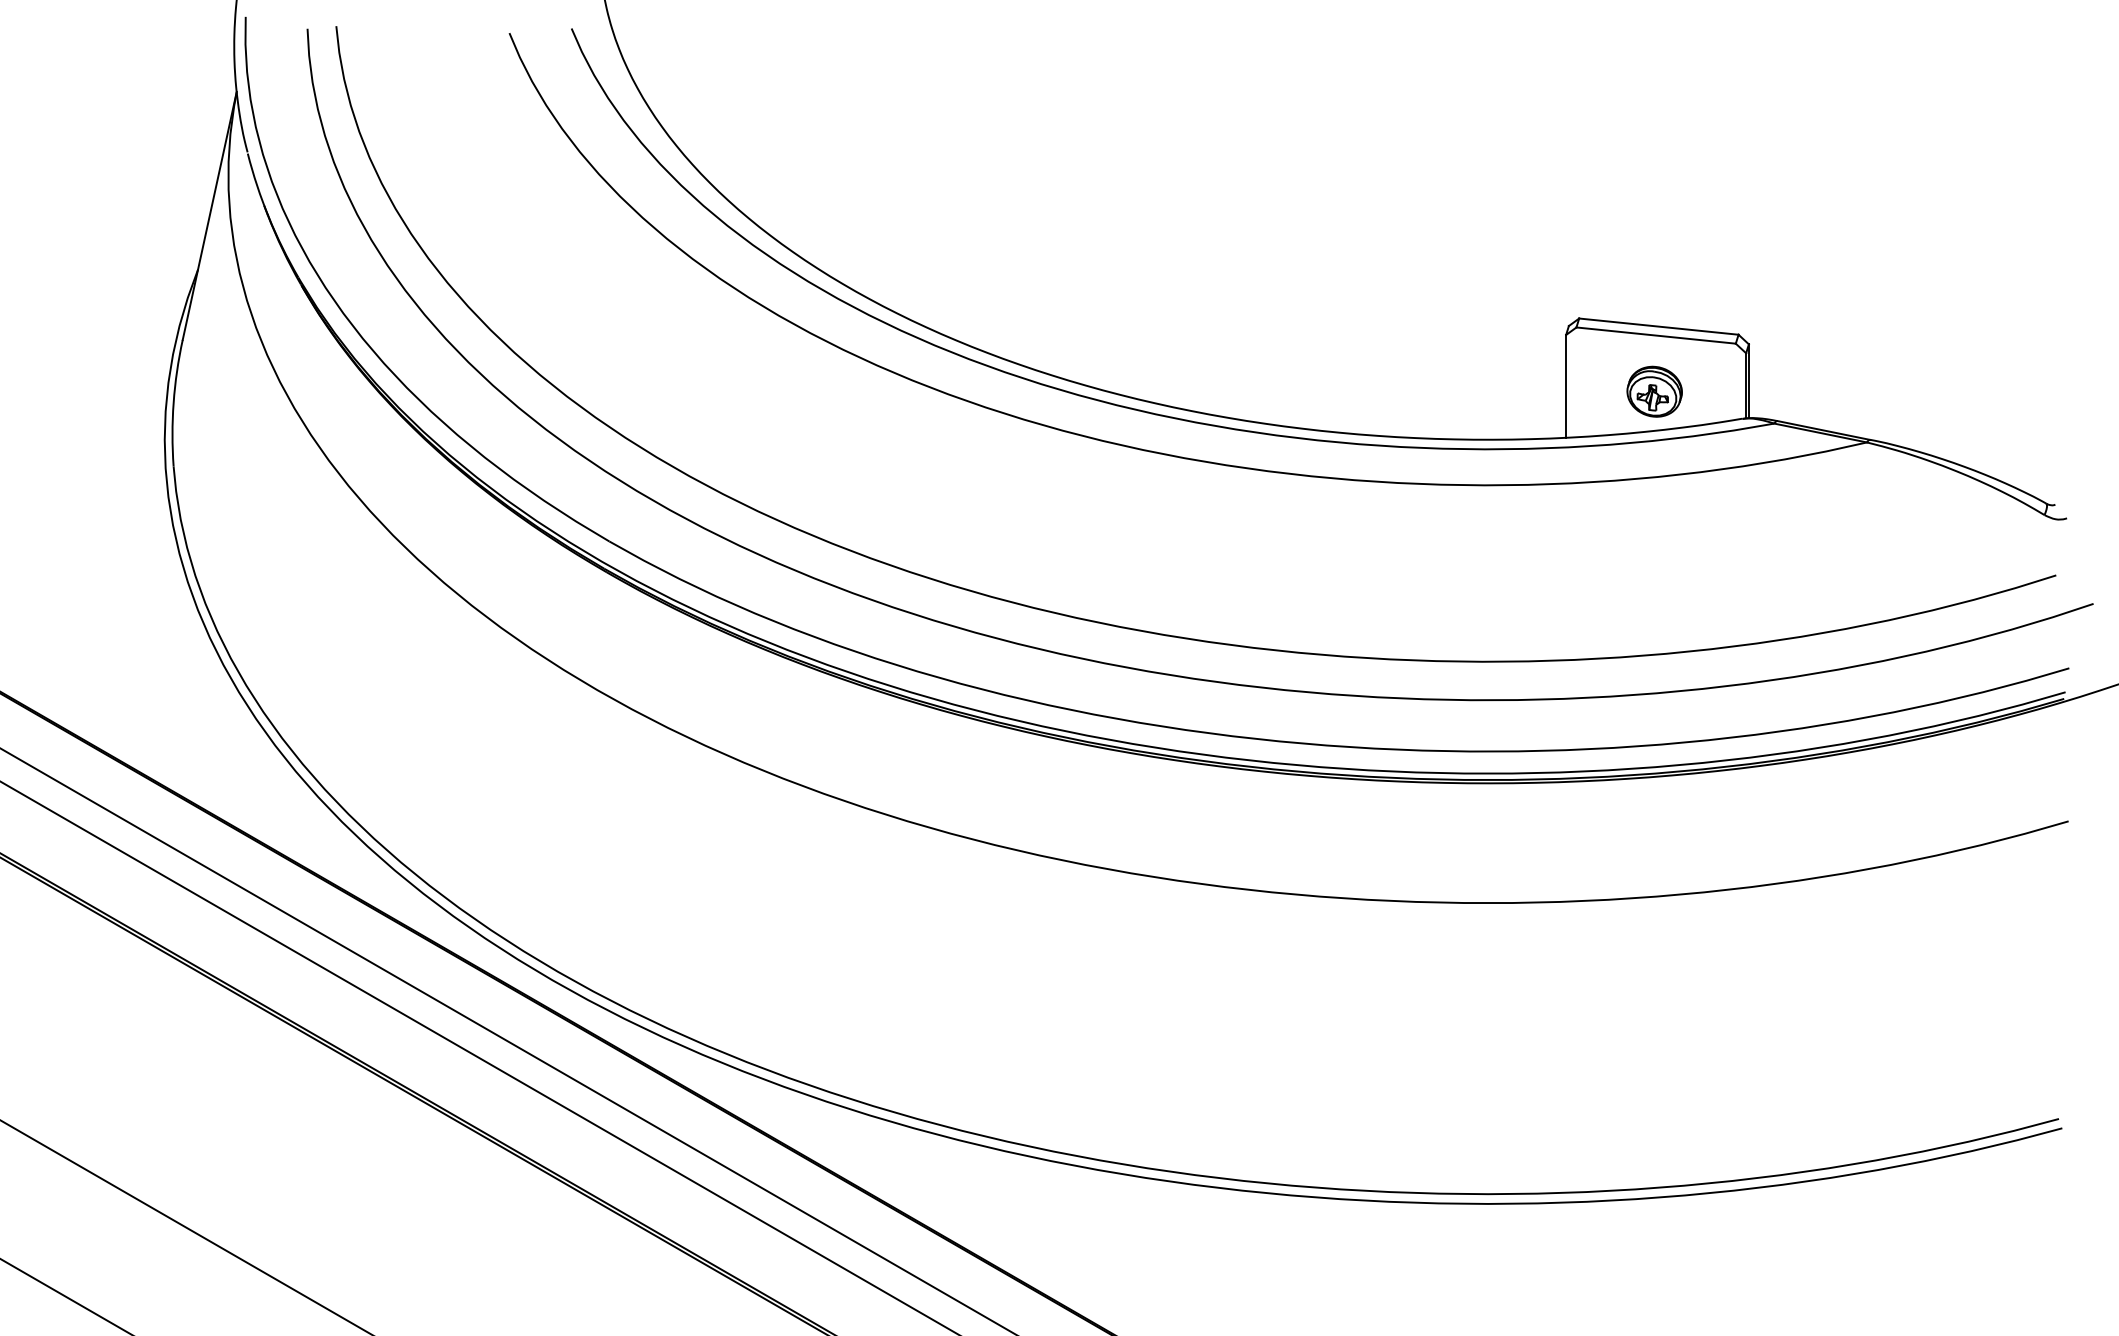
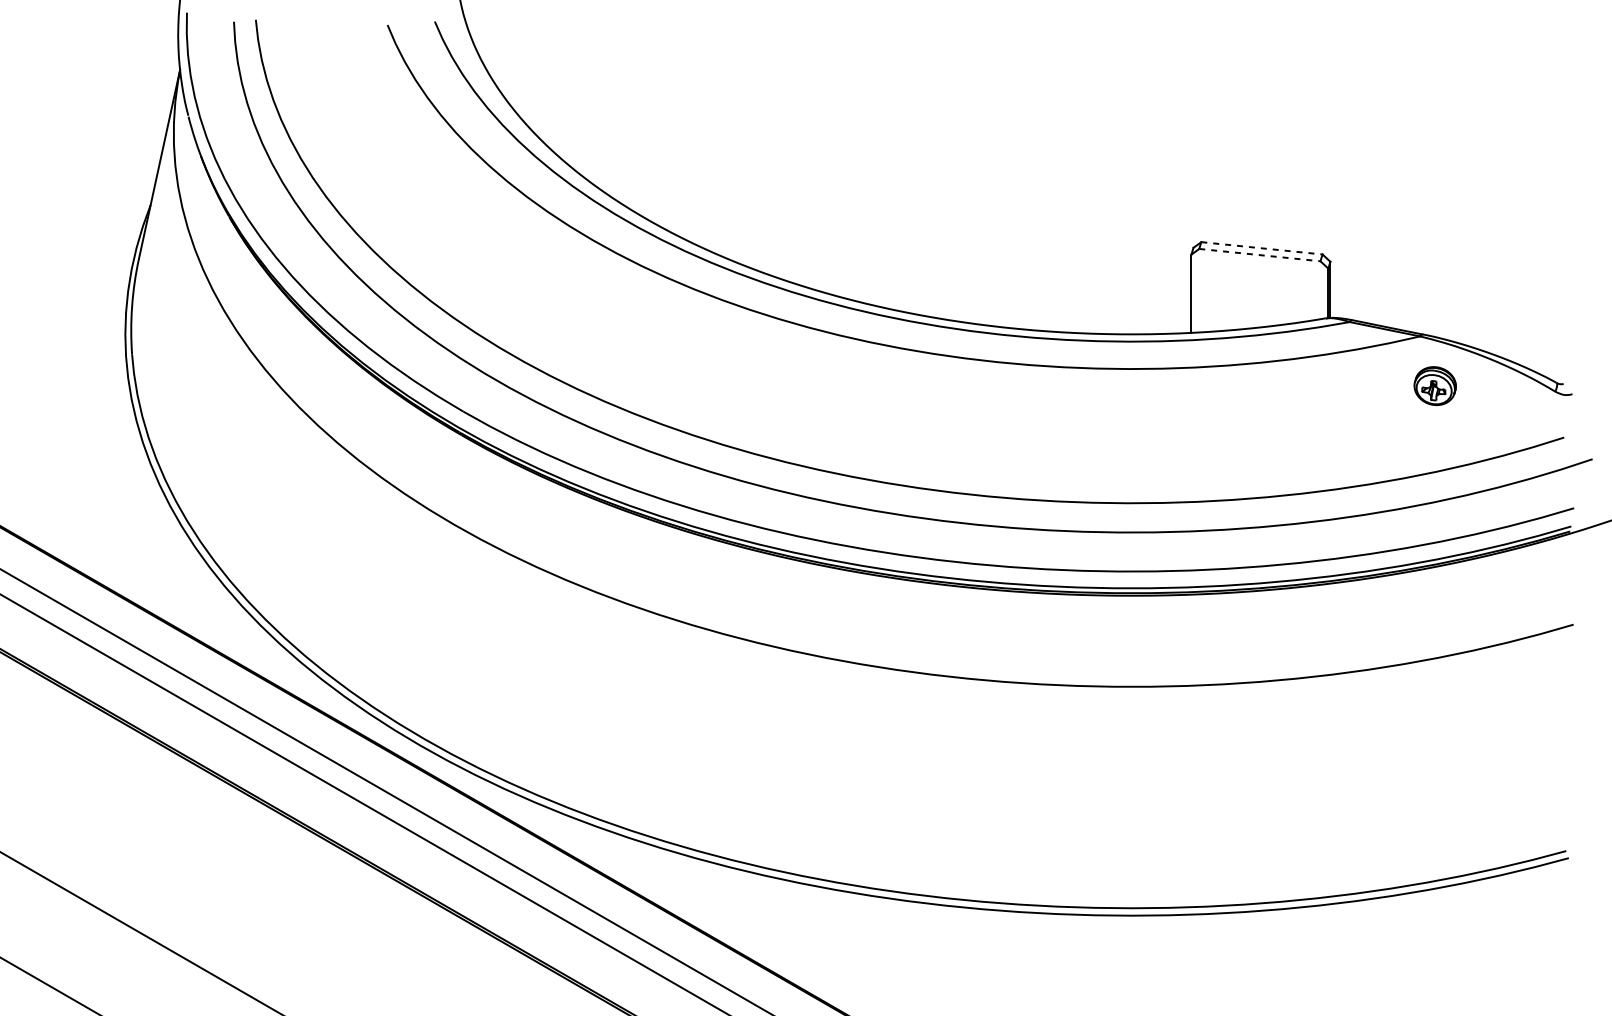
line: (1659, 326) -> (1262, 248), solid -> dashed
line: (1656, 335) -> (1260, 255), solid -> dashed
part: (1654, 391) -> (1435, 385), moved

